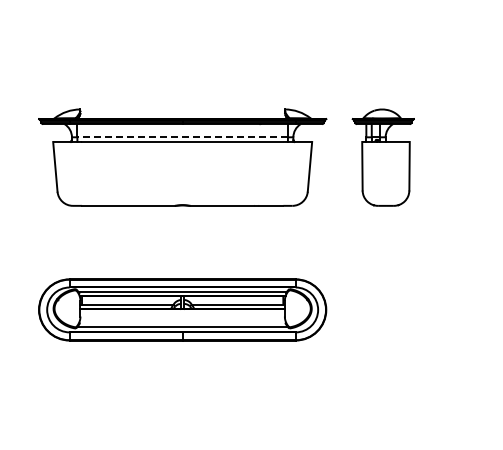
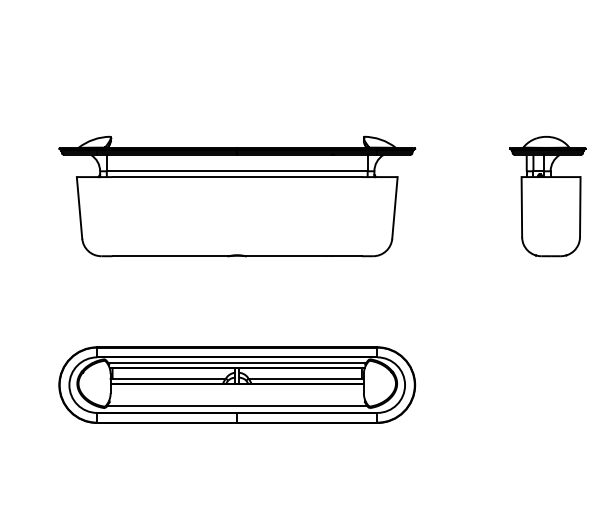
line: (182, 137) -> (237, 171), dashed -> solid
part: (382, 157) -> (546, 196), moved

